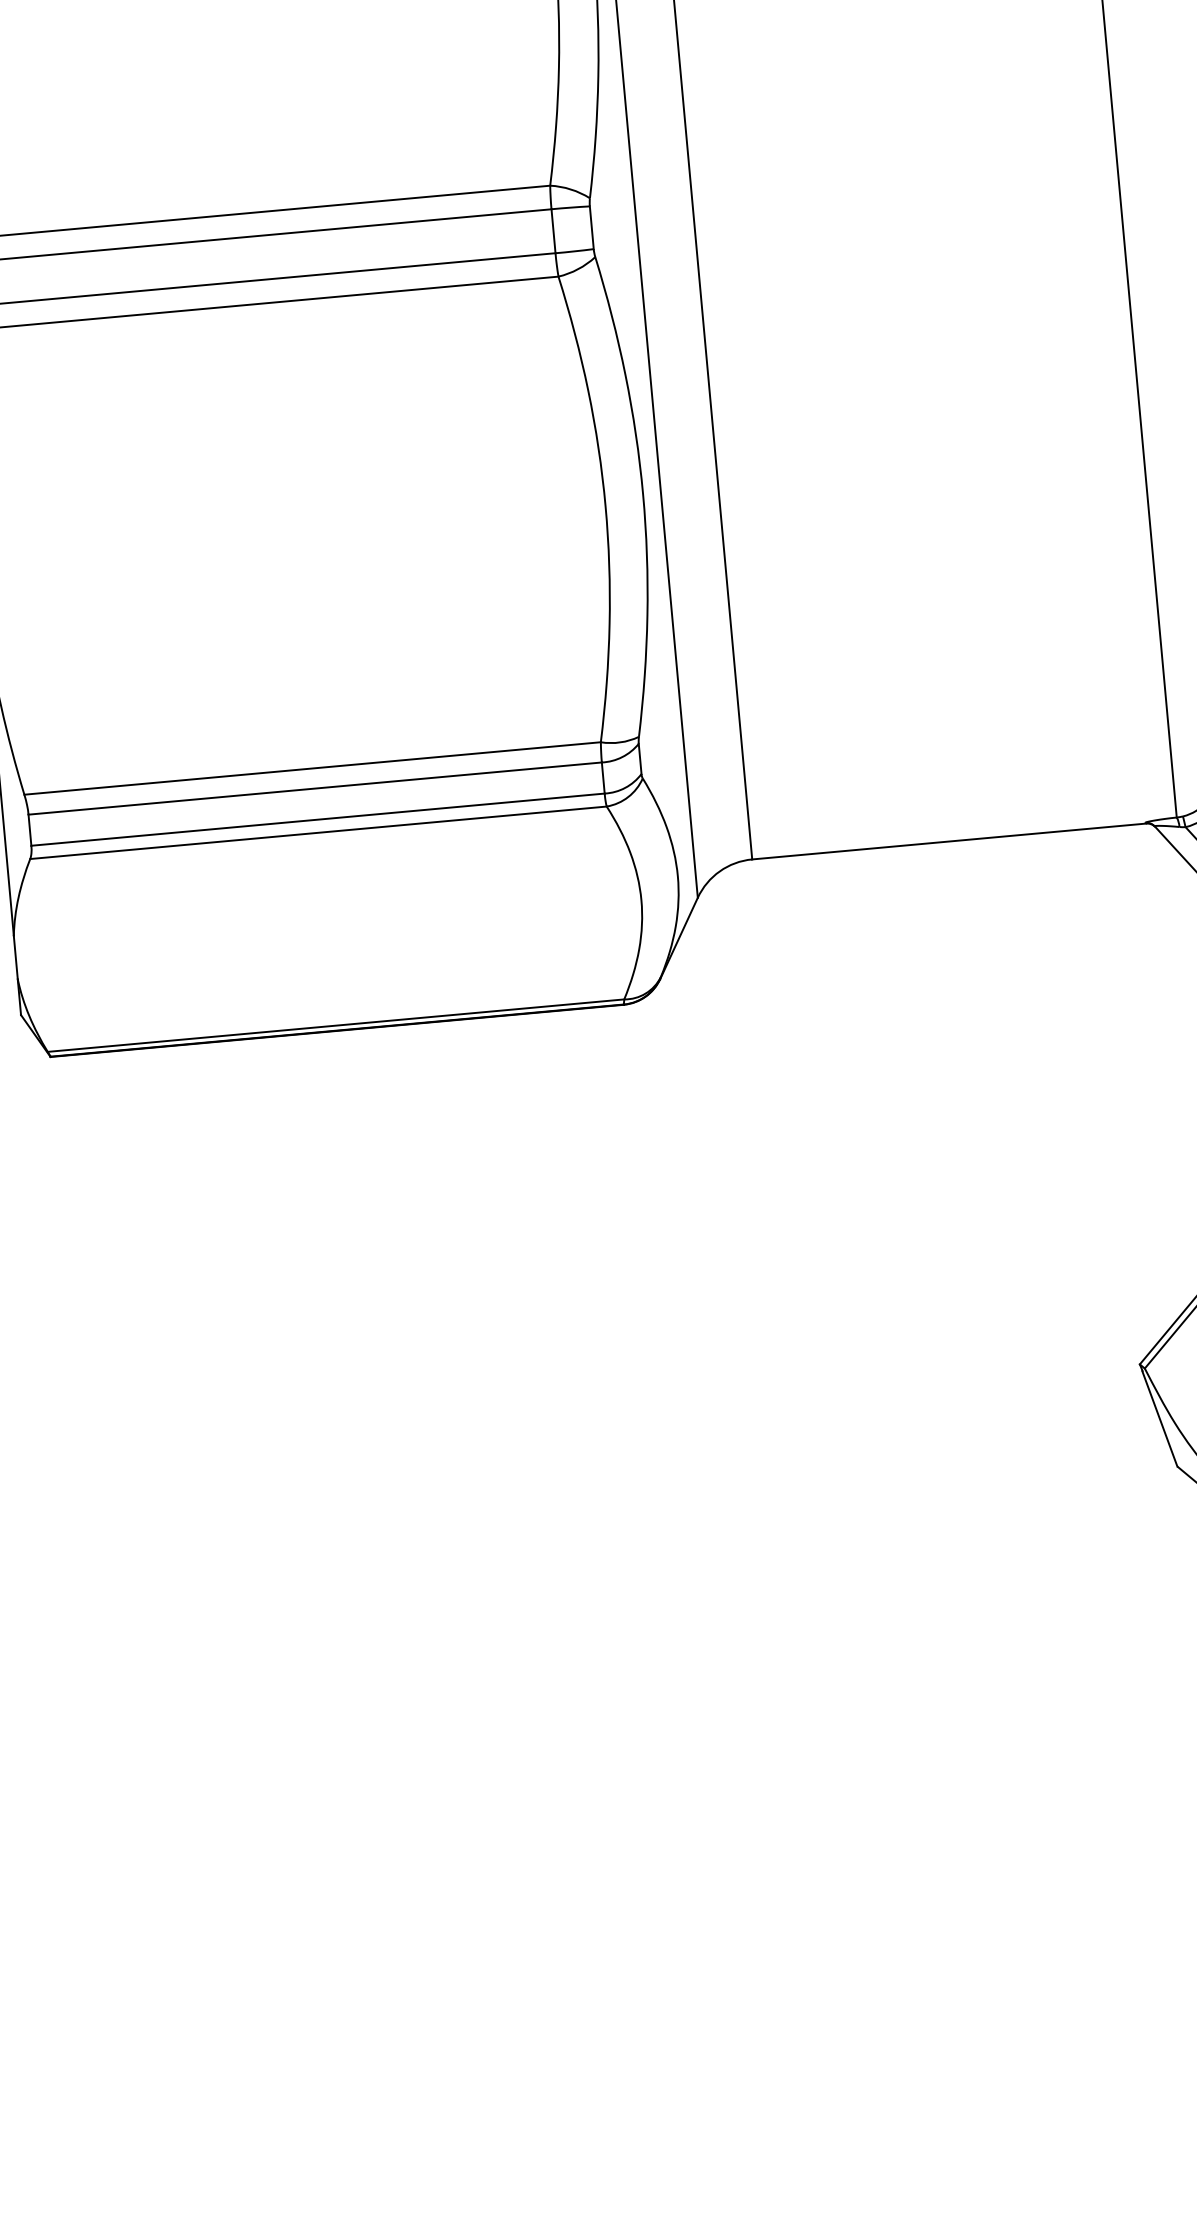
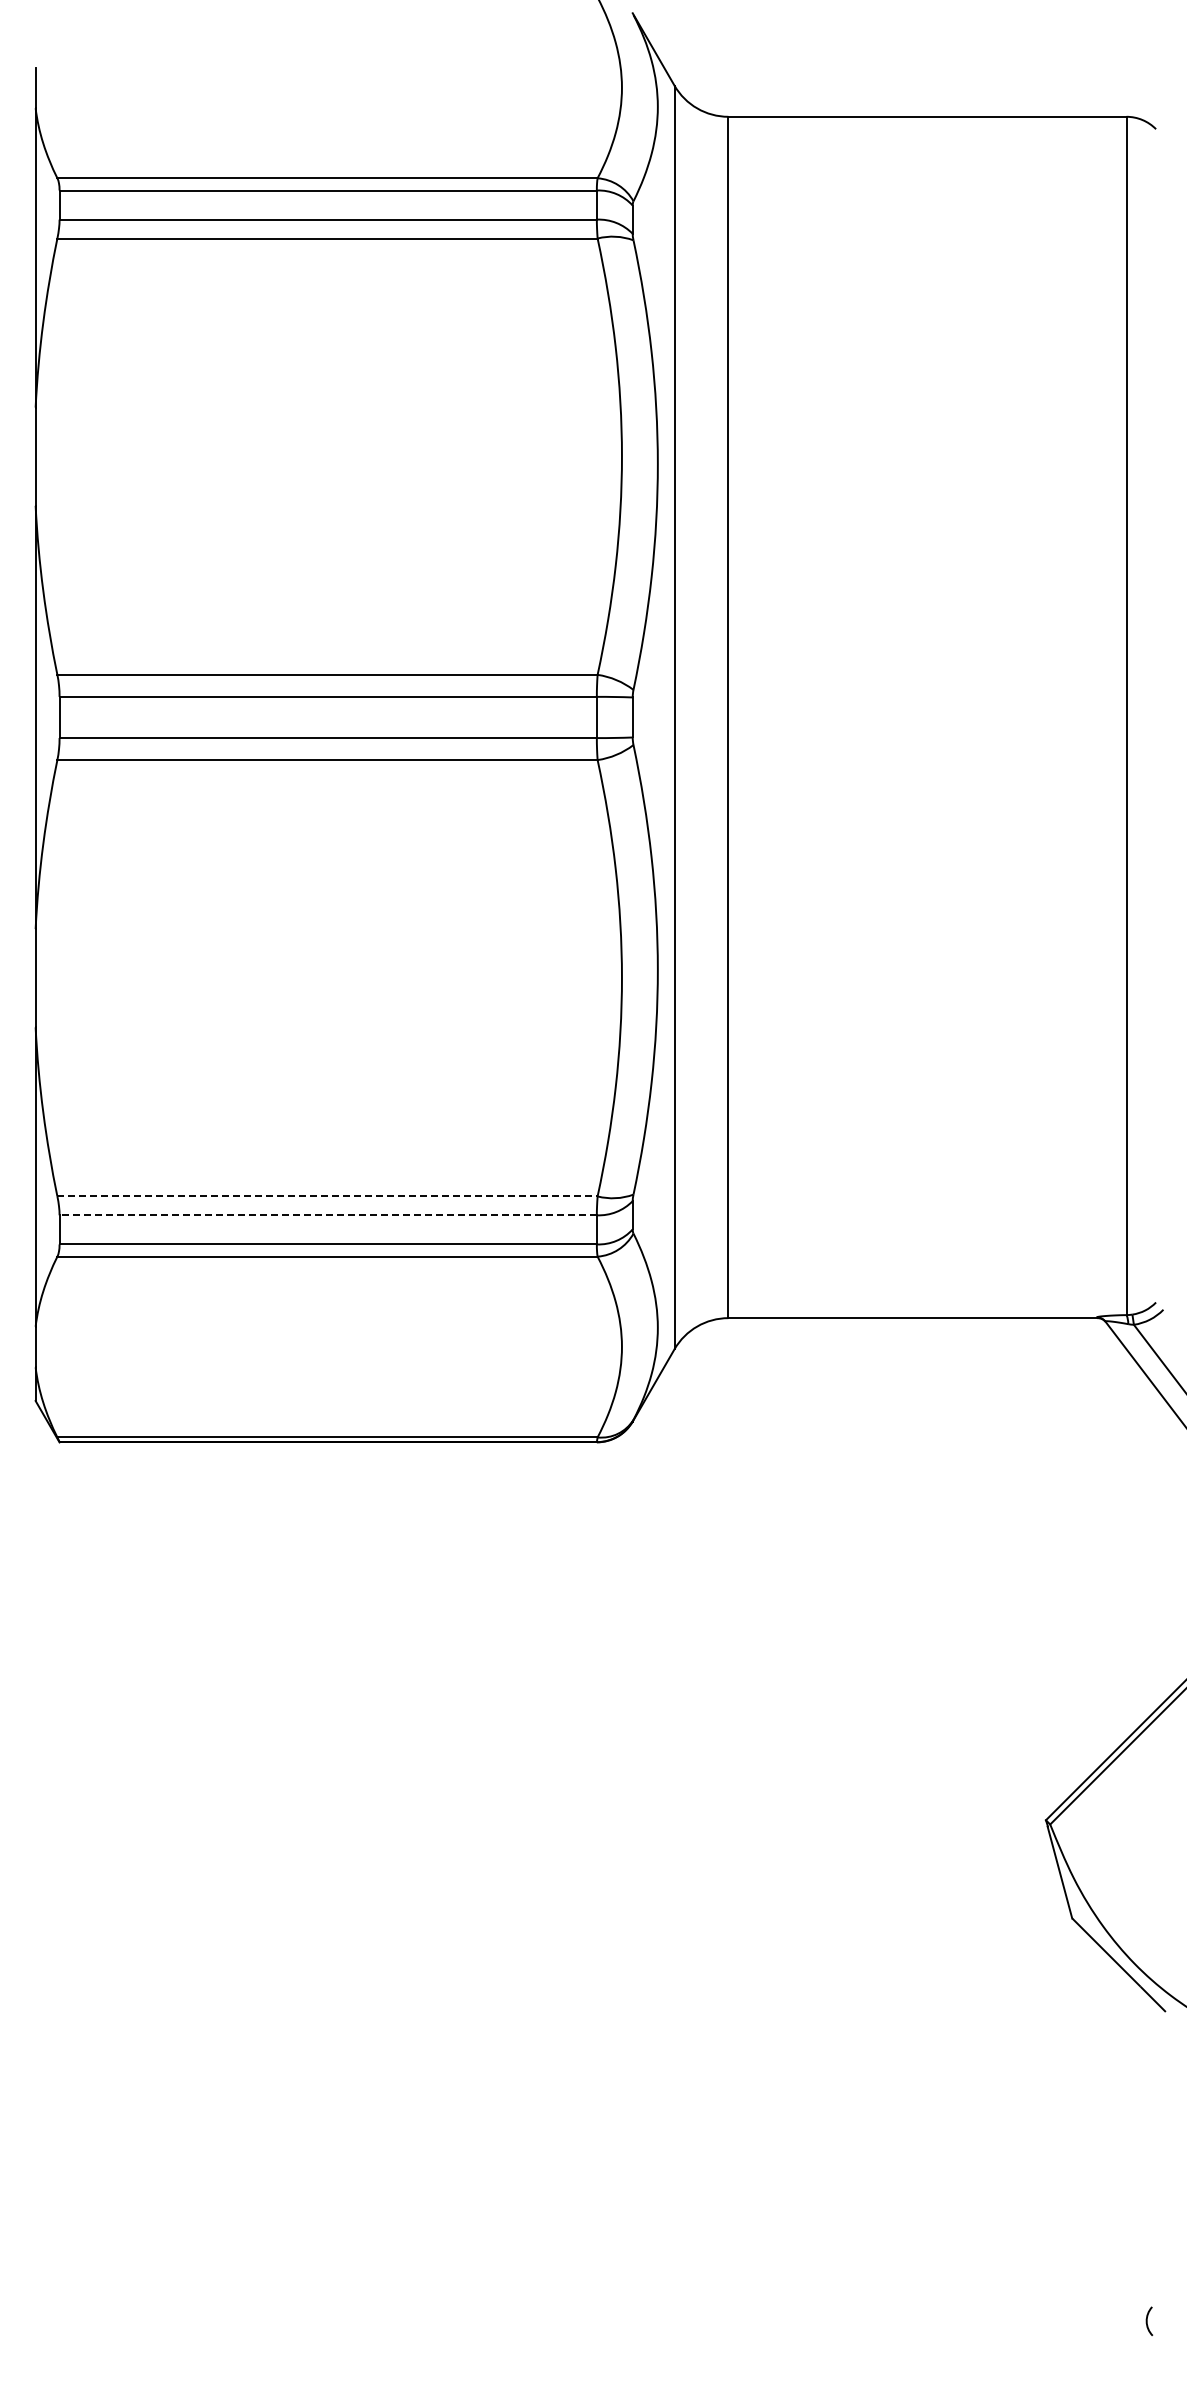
line: (313, 768) -> (328, 1196), solid -> dashed
line: (315, 788) -> (328, 1215), solid -> dashed

